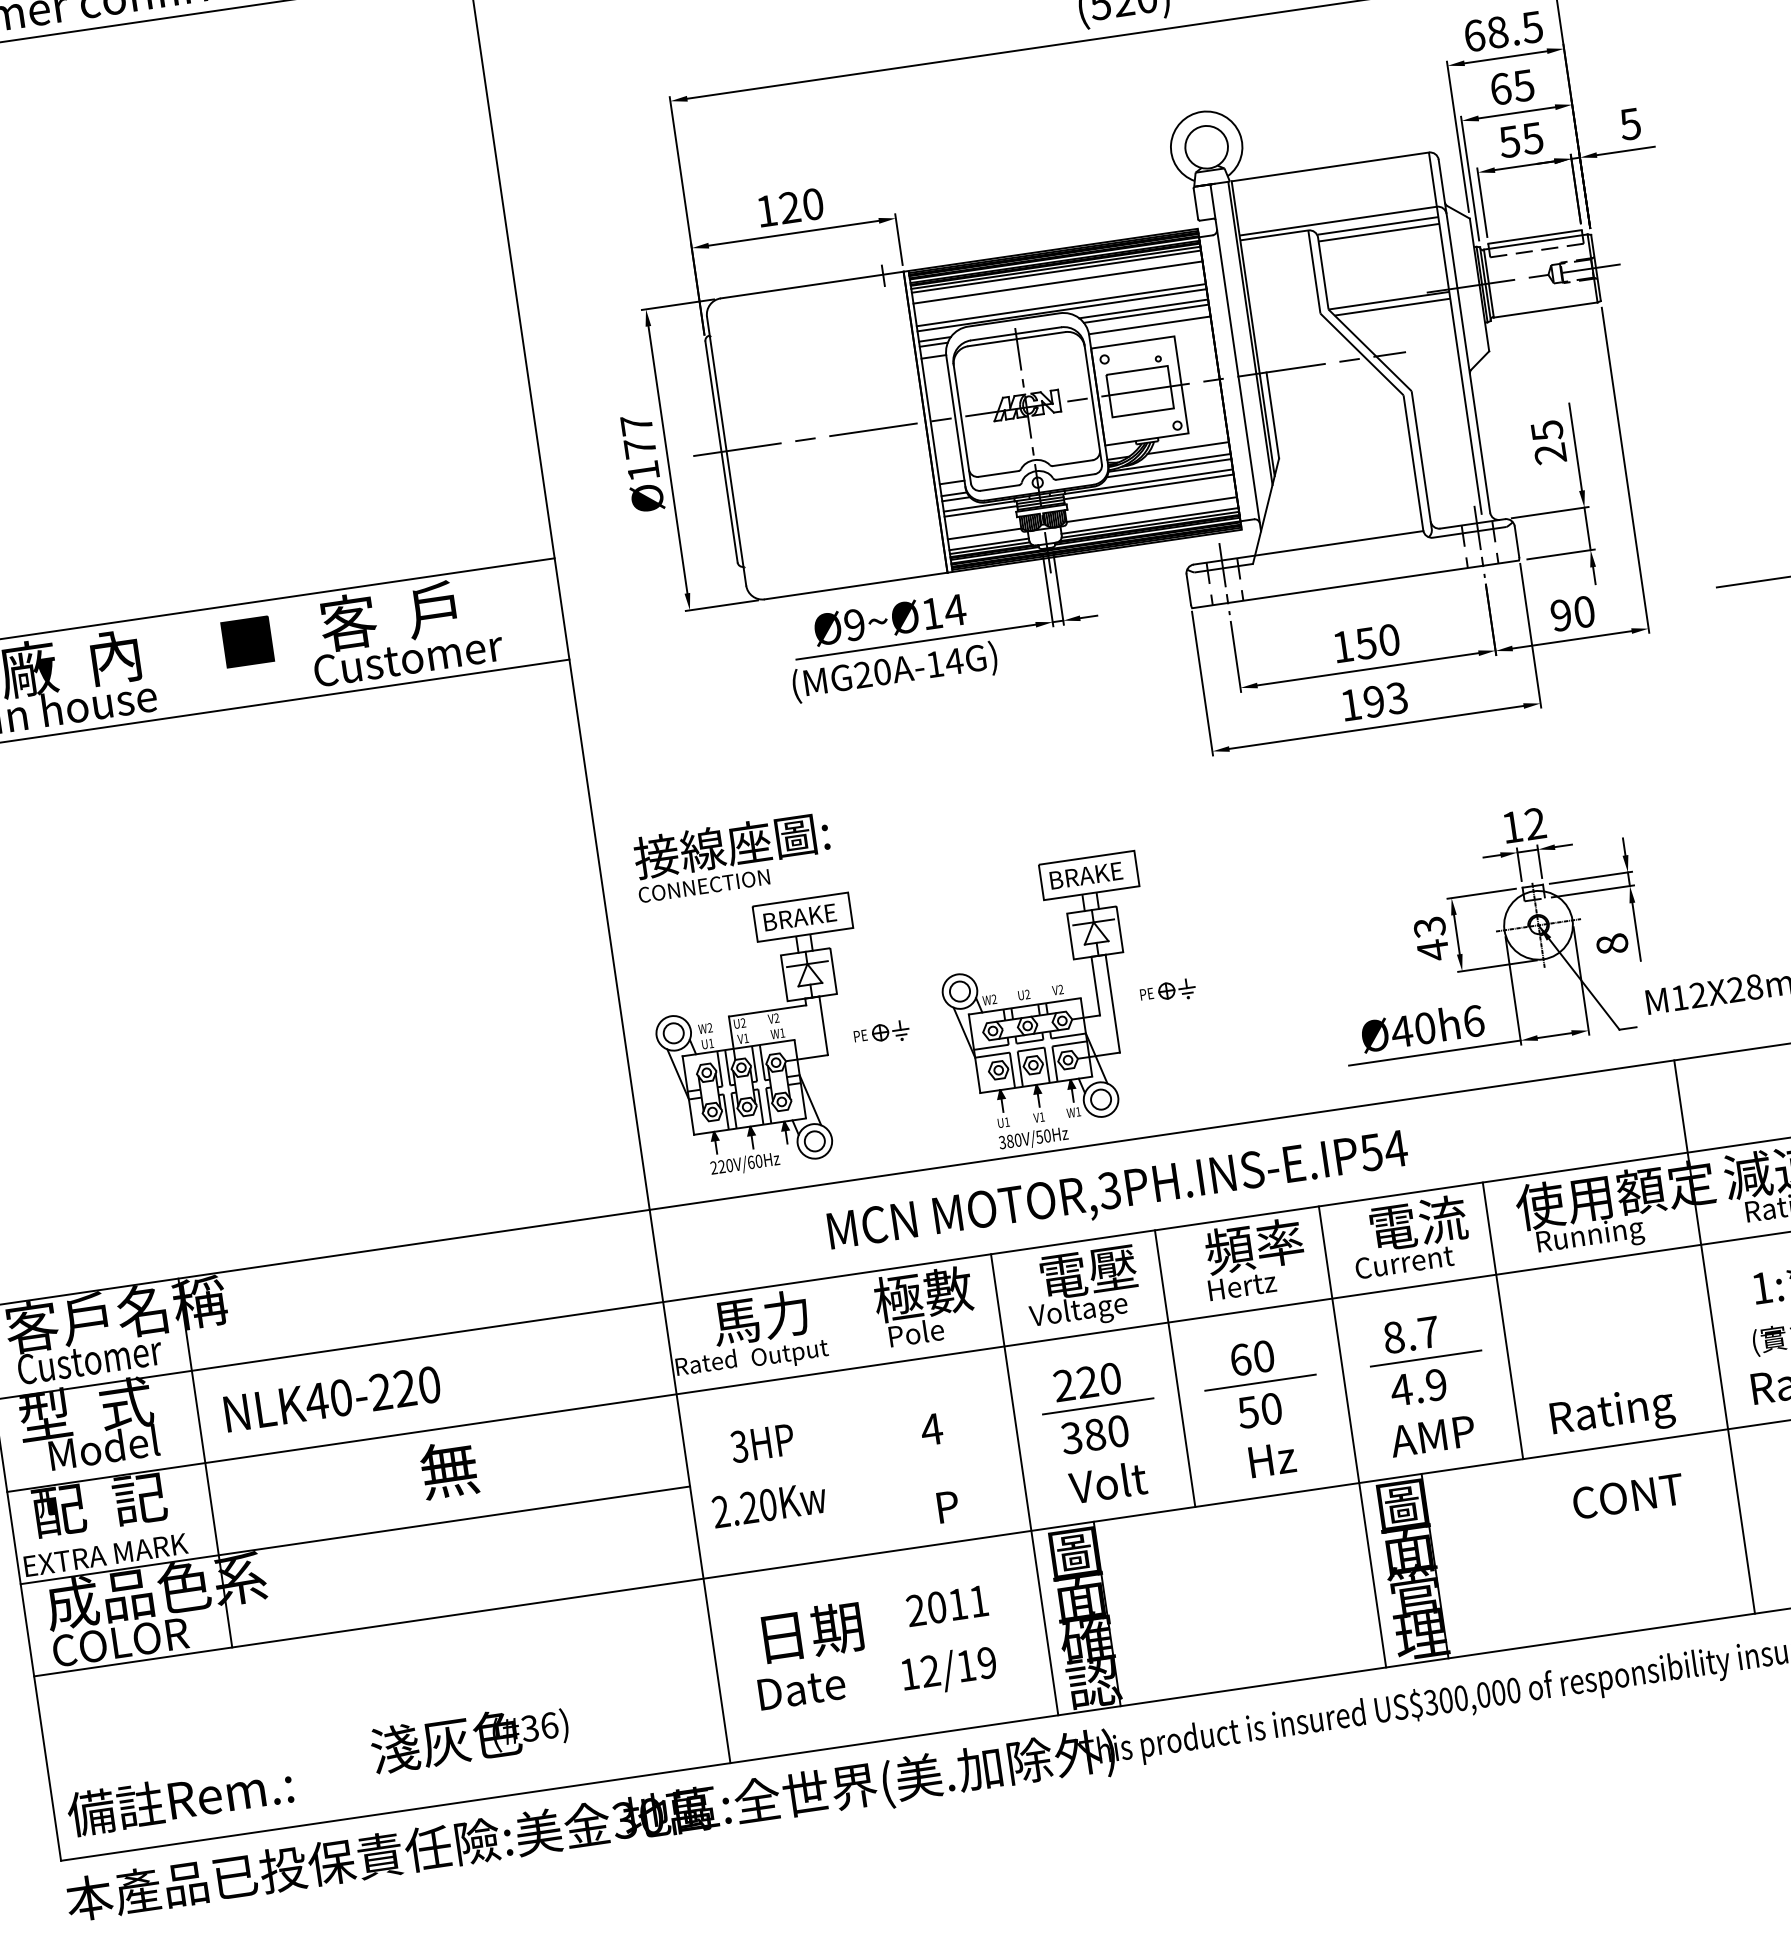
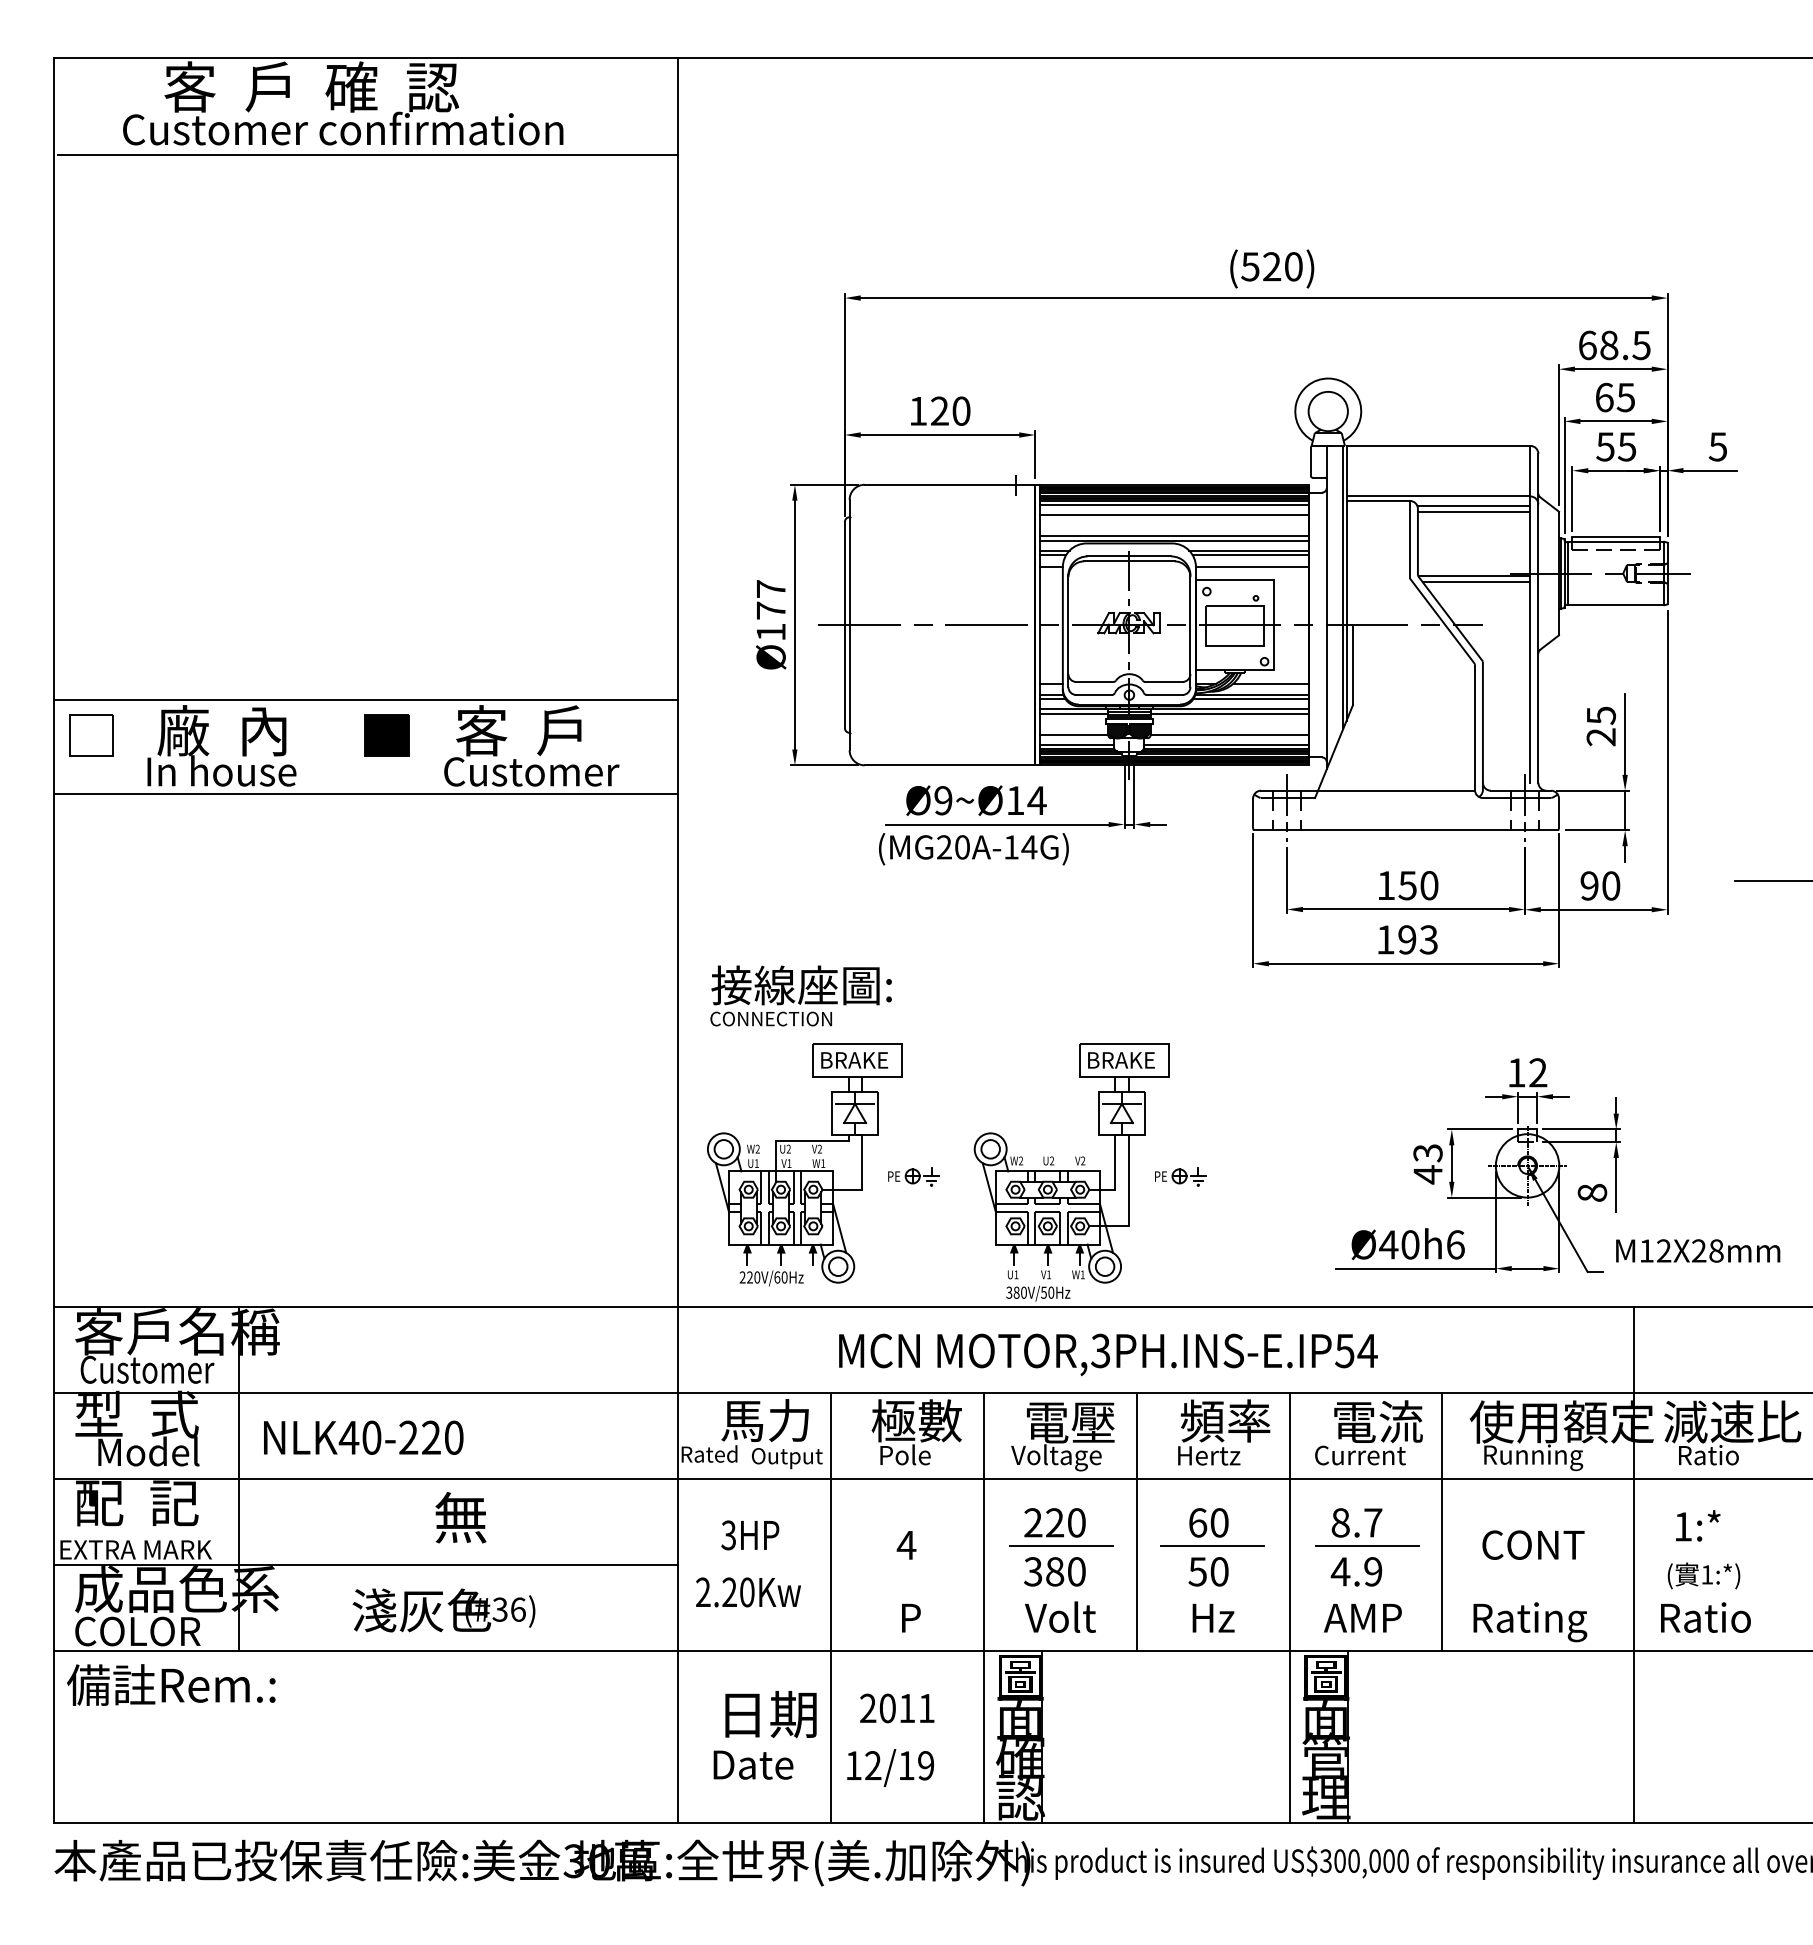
text: (1628, 1495) -> (1533, 1544), moved
line: (861, 1509) -> (831, 1608), added
text: (469, 1738) -> (443, 1610), moved
text: (180, 1799) -> (171, 1684), moved

